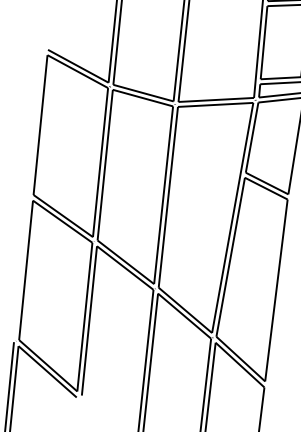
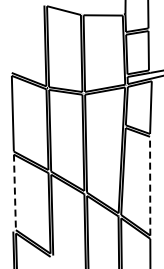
line: (25, 270) -> (14, 192), solid -> dashed
line: (277, 289) -> (150, 185), solid -> dashed

